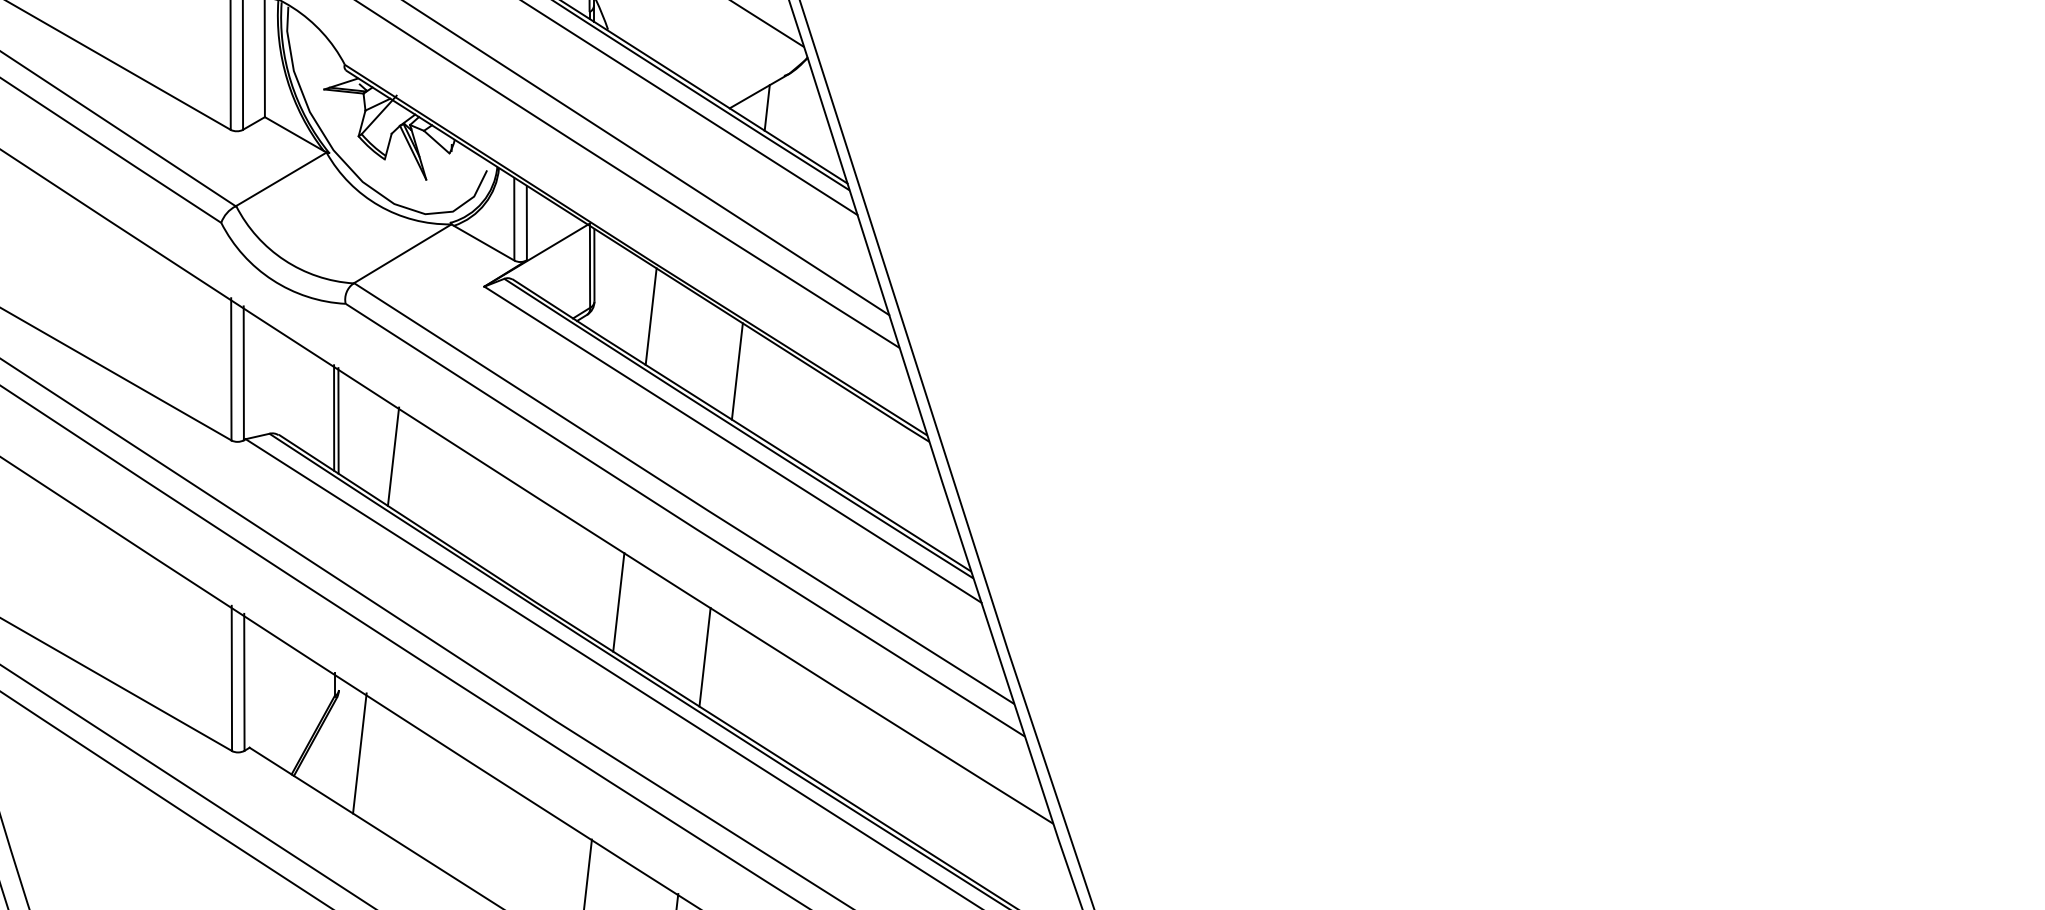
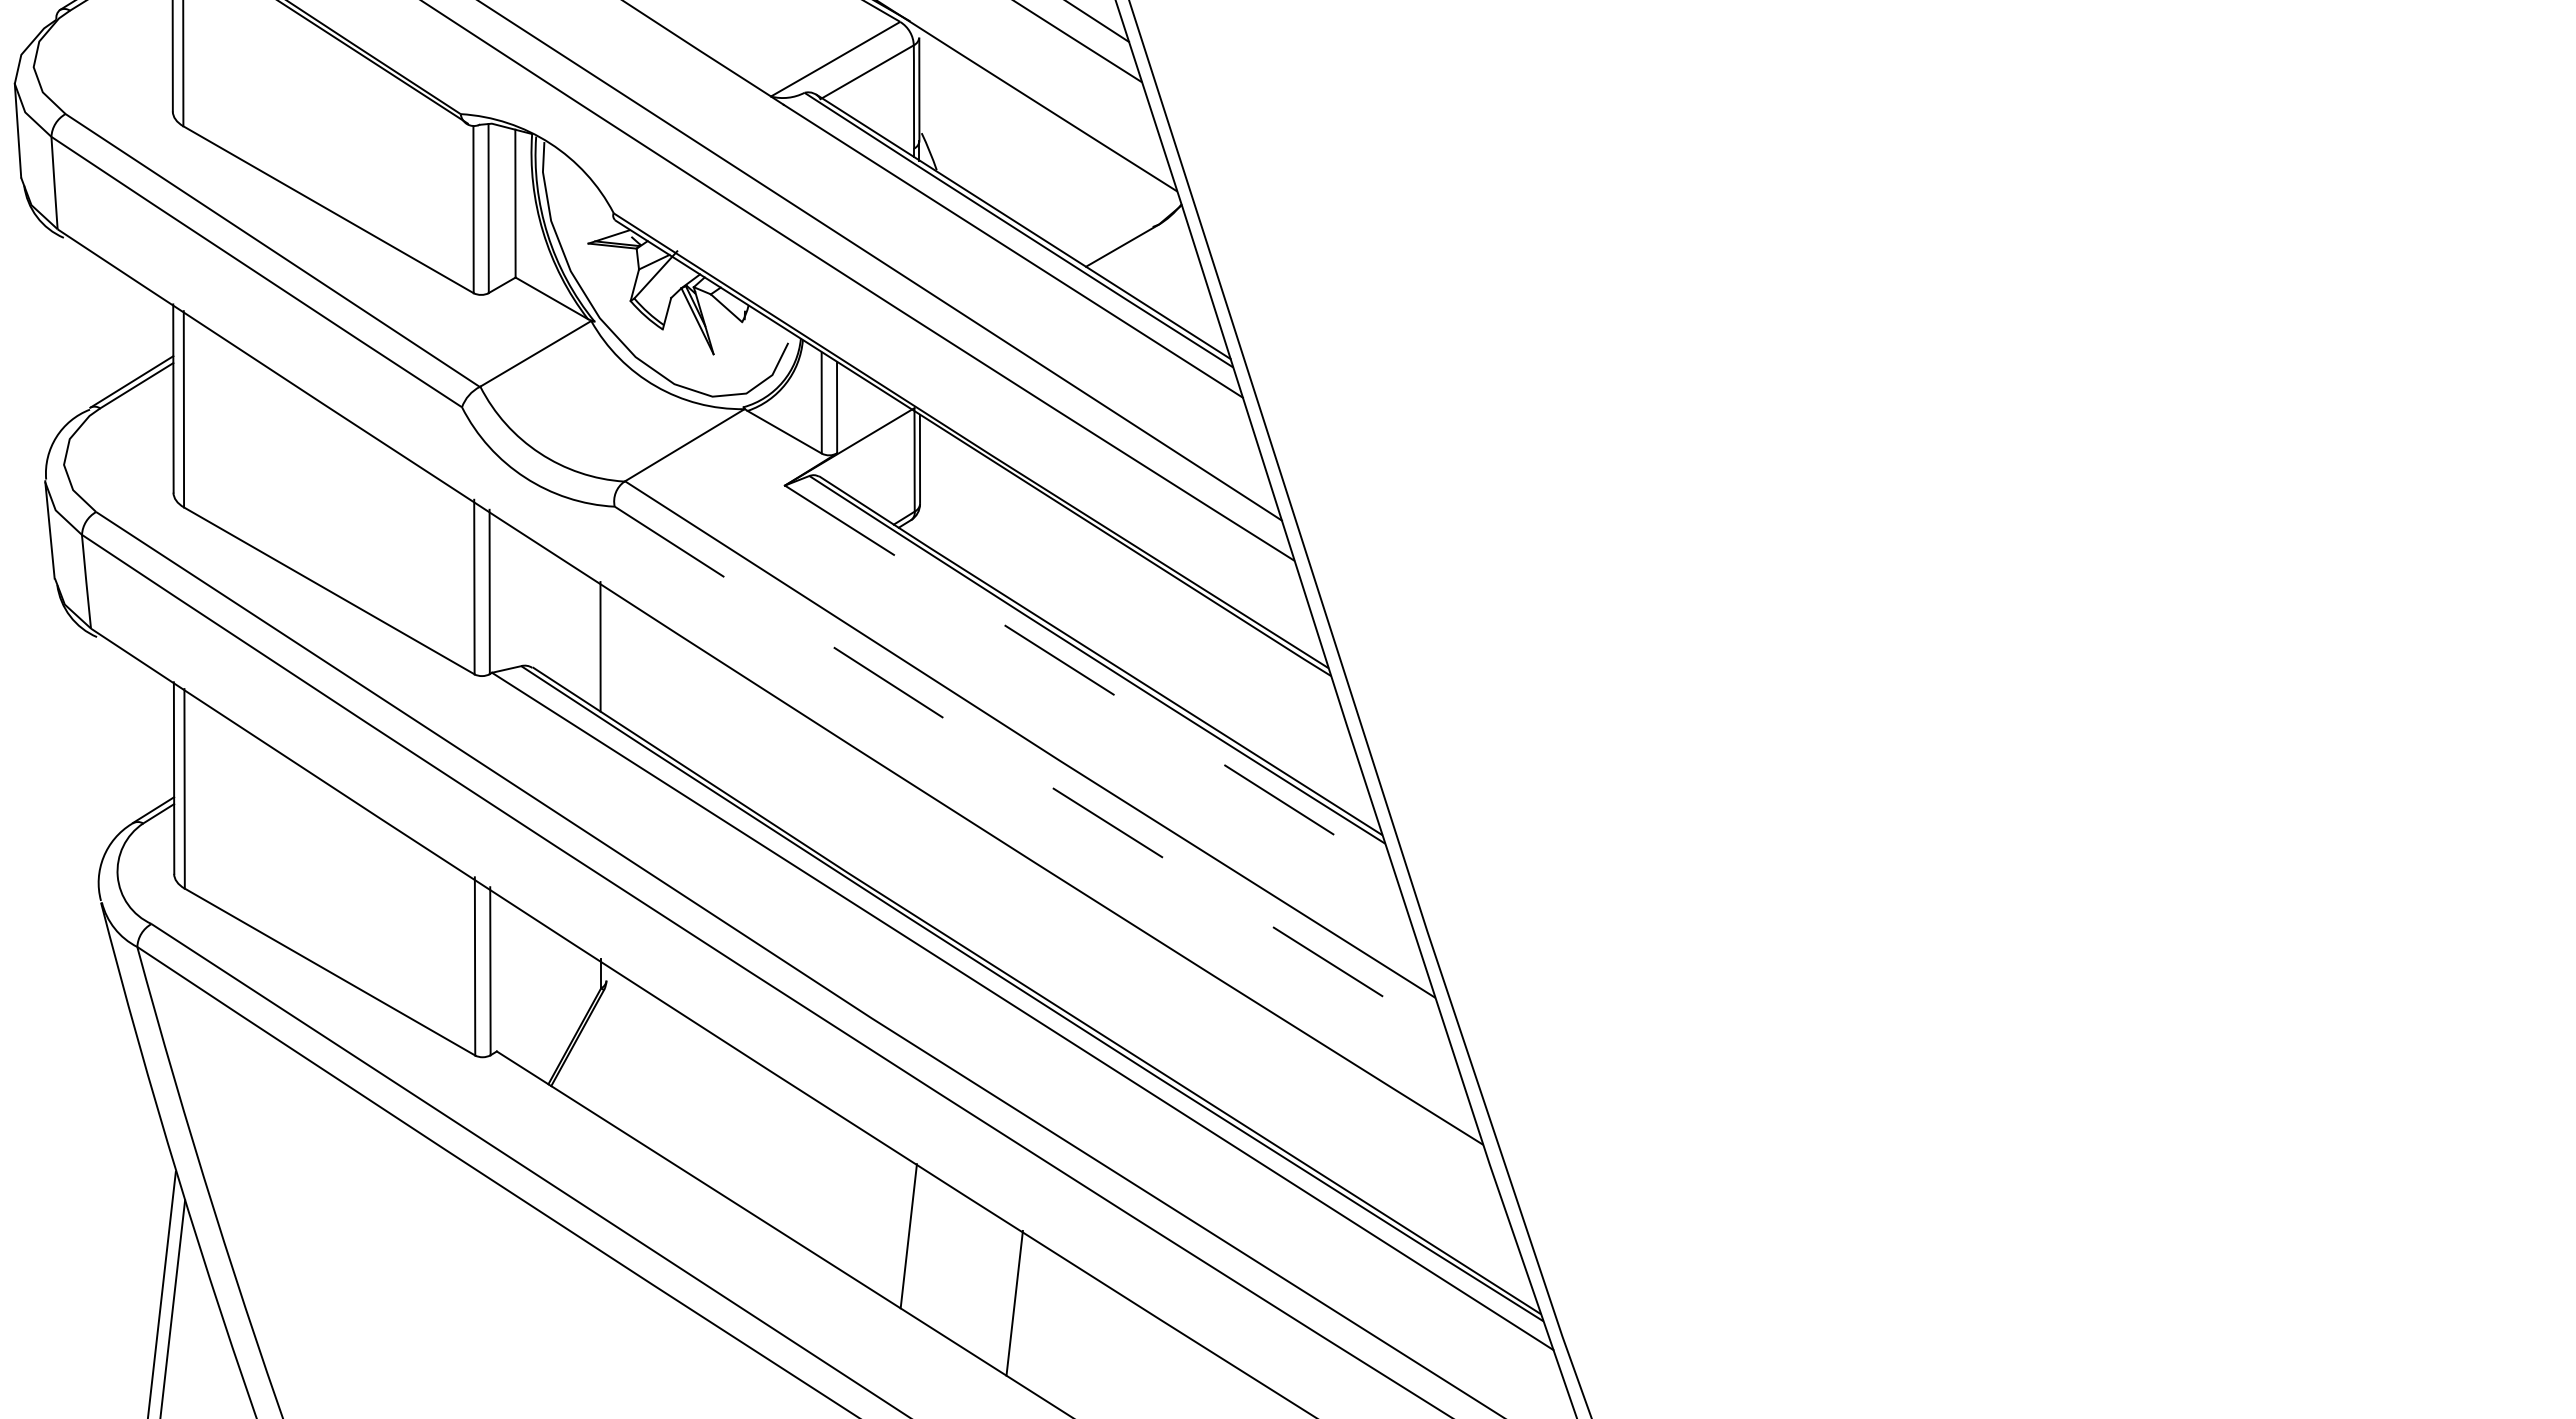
line: (767, 108) -> (1132, 266), removed
line: (651, 316) -> (989, 522), removed
line: (737, 371) -> (1095, 589), removed
line: (338, 421) -> (605, 650), removed
line: (733, 444) -> (1090, 679), solid -> dashed
line: (393, 456) -> (673, 694), removed
line: (685, 522) -> (1031, 774), solid -> dashed
line: (618, 601) -> (949, 872), removed
line: (704, 656) -> (1055, 939), removed
line: (359, 753) -> (631, 1058), removed

